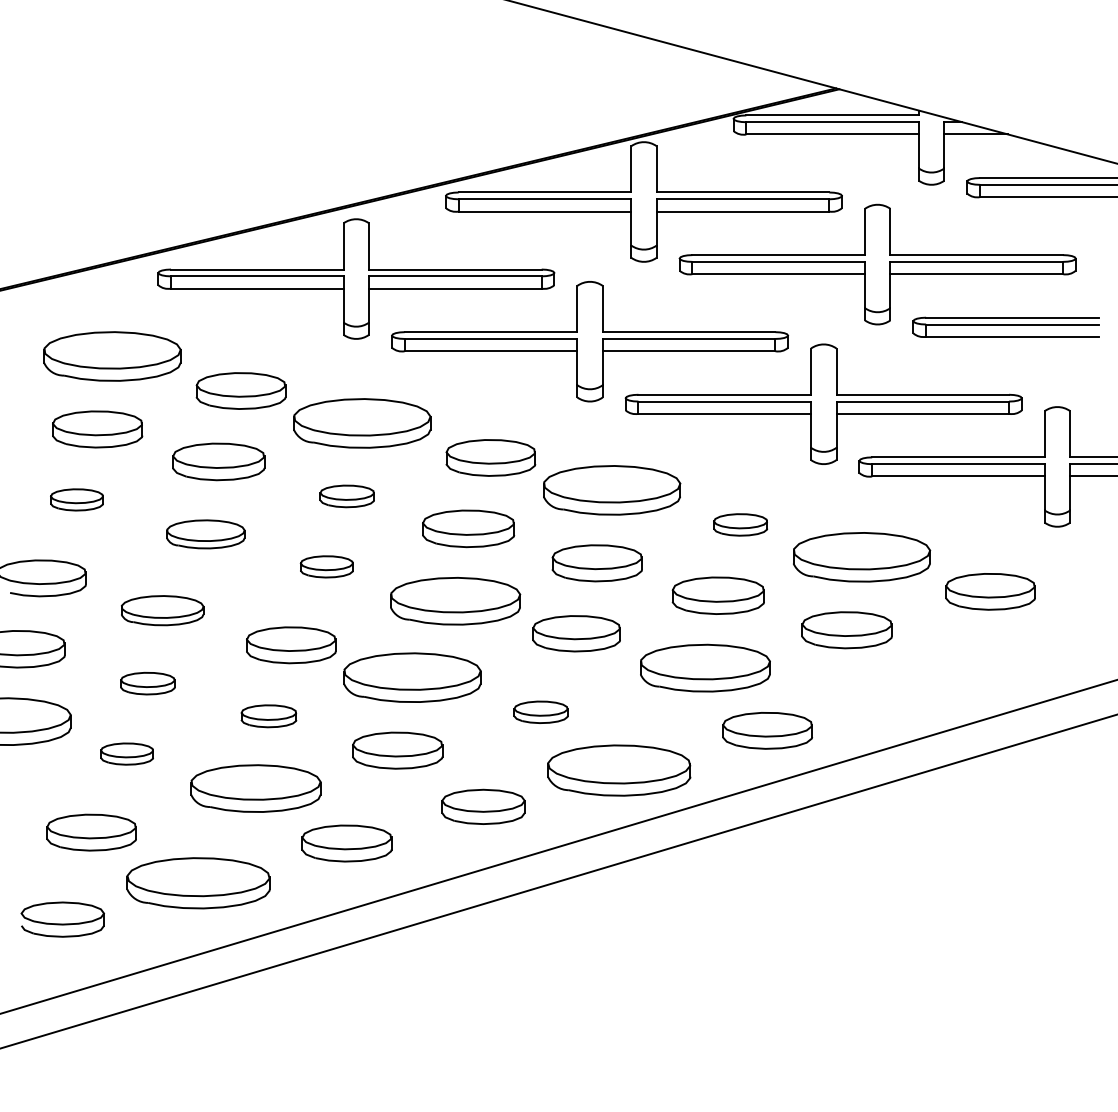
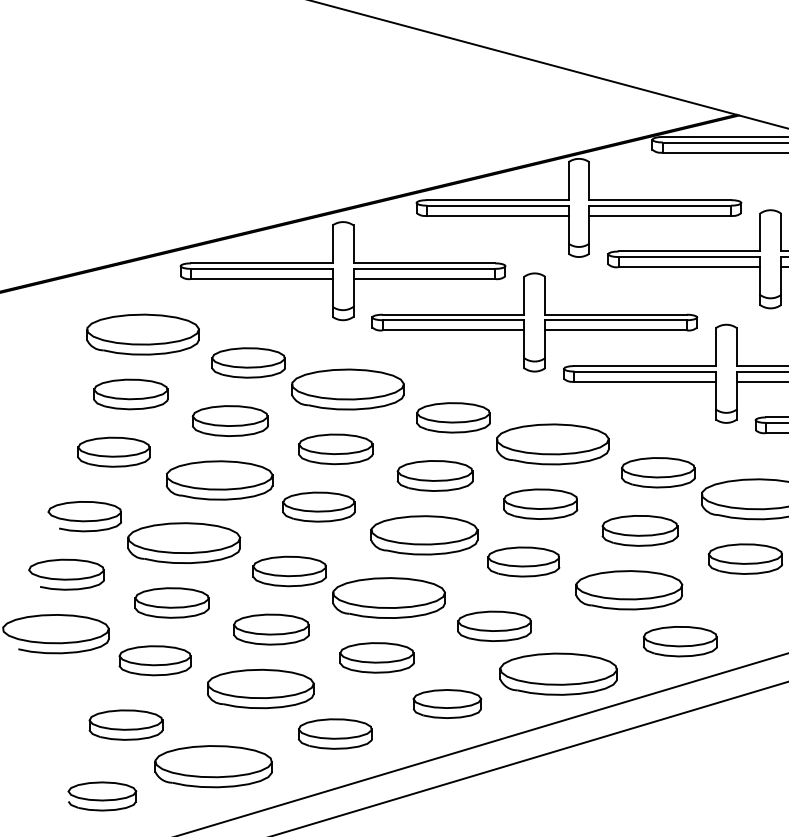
part: (346, 496) -> (335, 449), size x1.67
part: (76, 499) -> (113, 451), size x1.67
part: (740, 524) -> (658, 472), size x1.67
part: (205, 534) -> (219, 480), size x1.67
part: (326, 566) -> (318, 506), size x1.67
part: (162, 610) -> (184, 542), size x1.67
part: (147, 683) -> (171, 602), size x1.67
part: (540, 712) -> (494, 626), size x1.67
part: (268, 716) -> (271, 629), size x1.67
part: (126, 753) -> (154, 660), size x1.67

